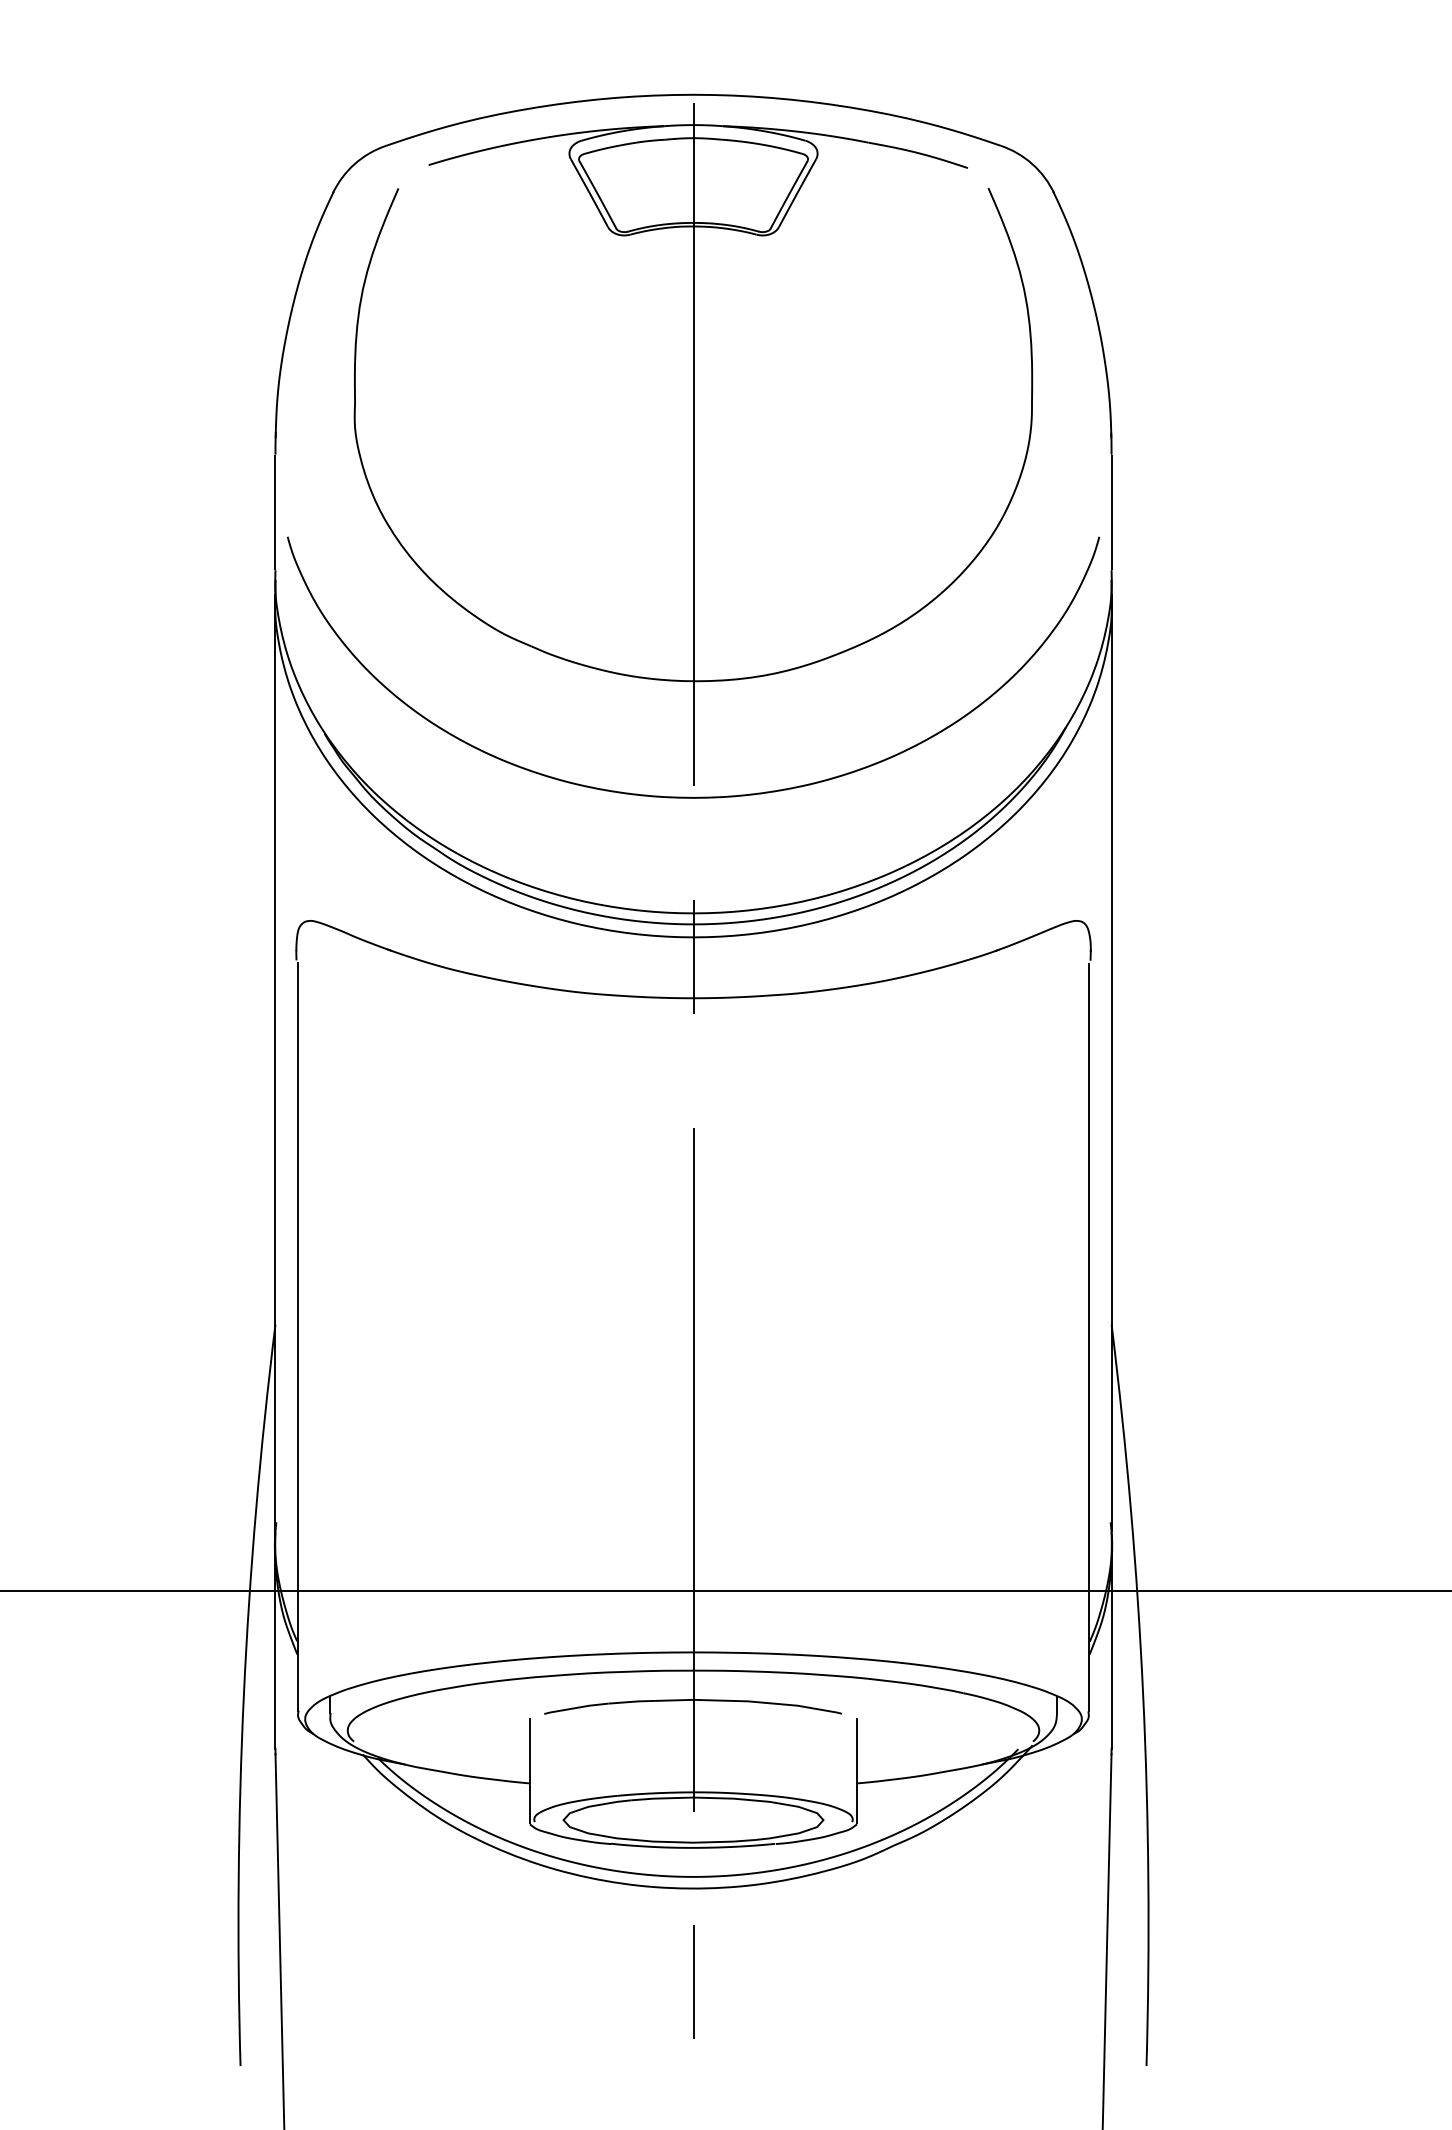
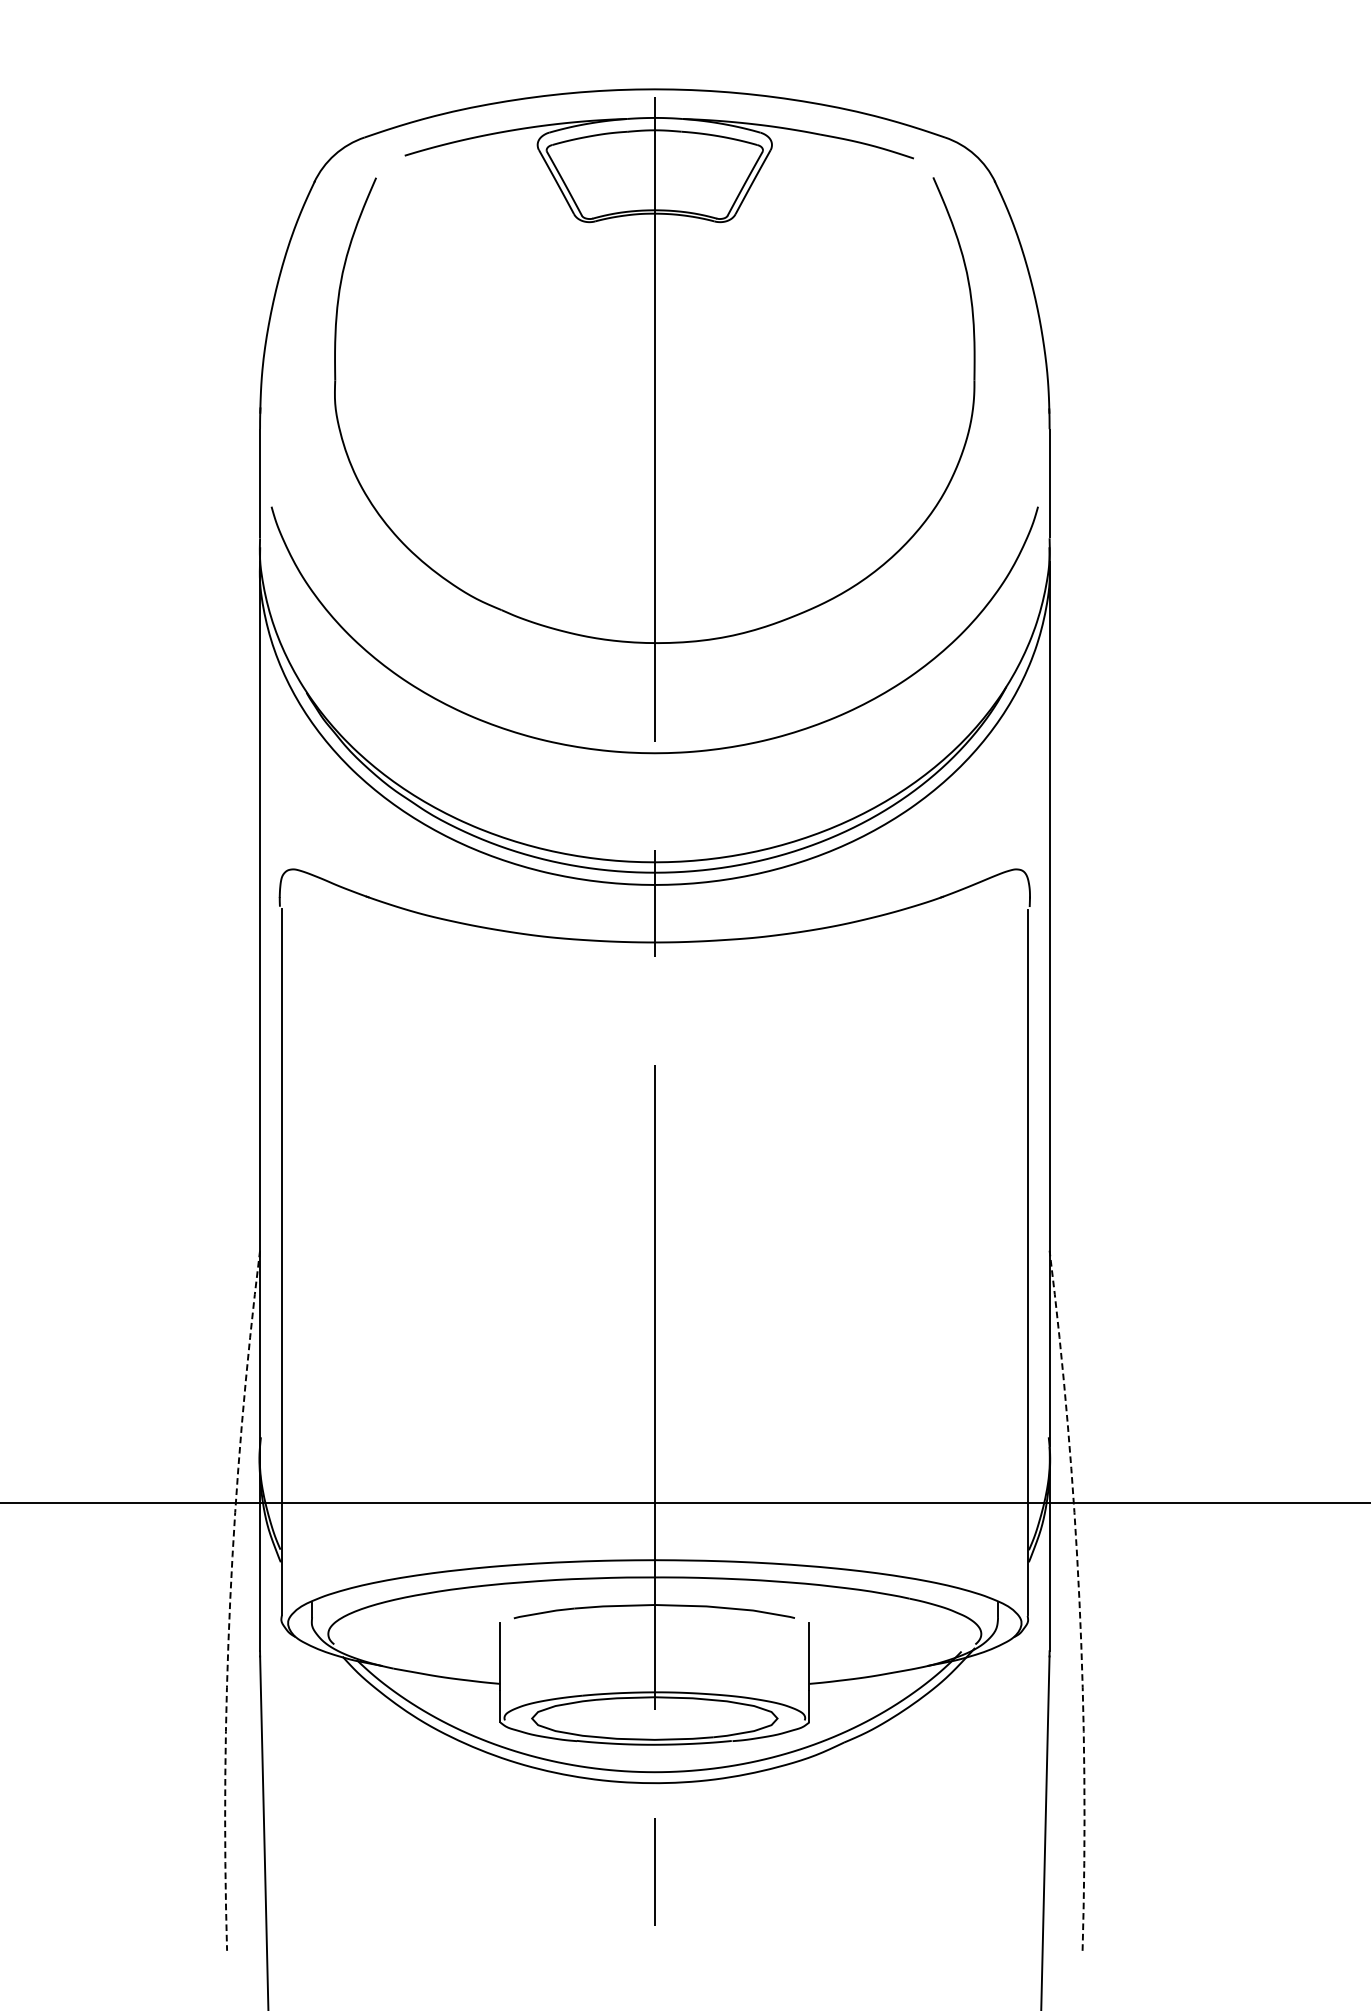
arc: (243, 1694) -> (229, 1599), solid -> dashed
arc: (1143, 1694) -> (1079, 1599), solid -> dashed

